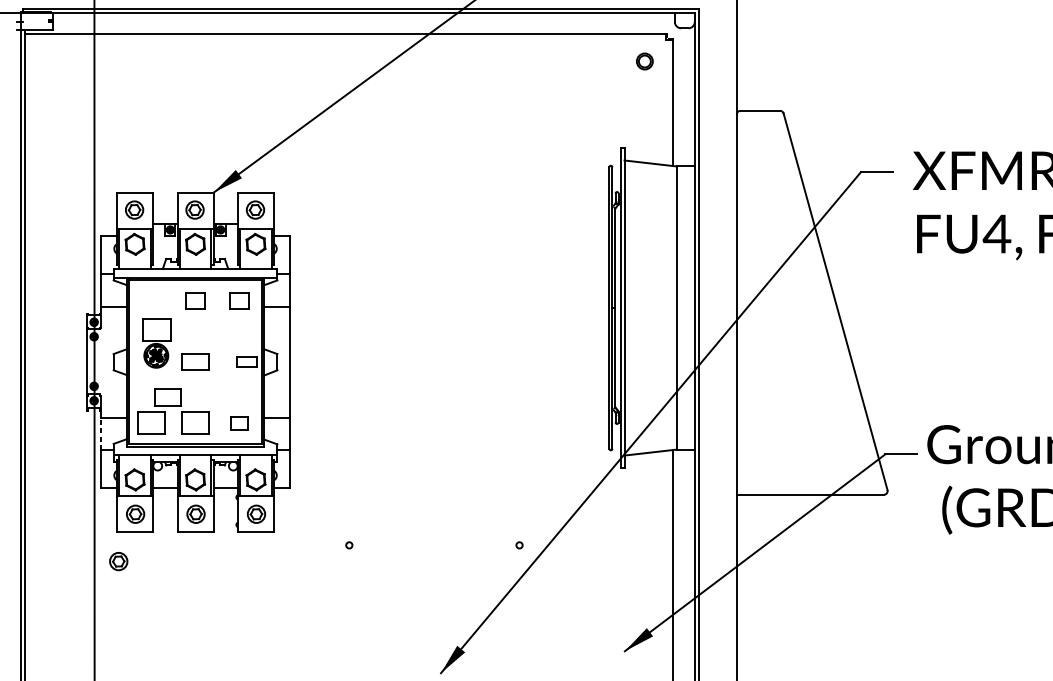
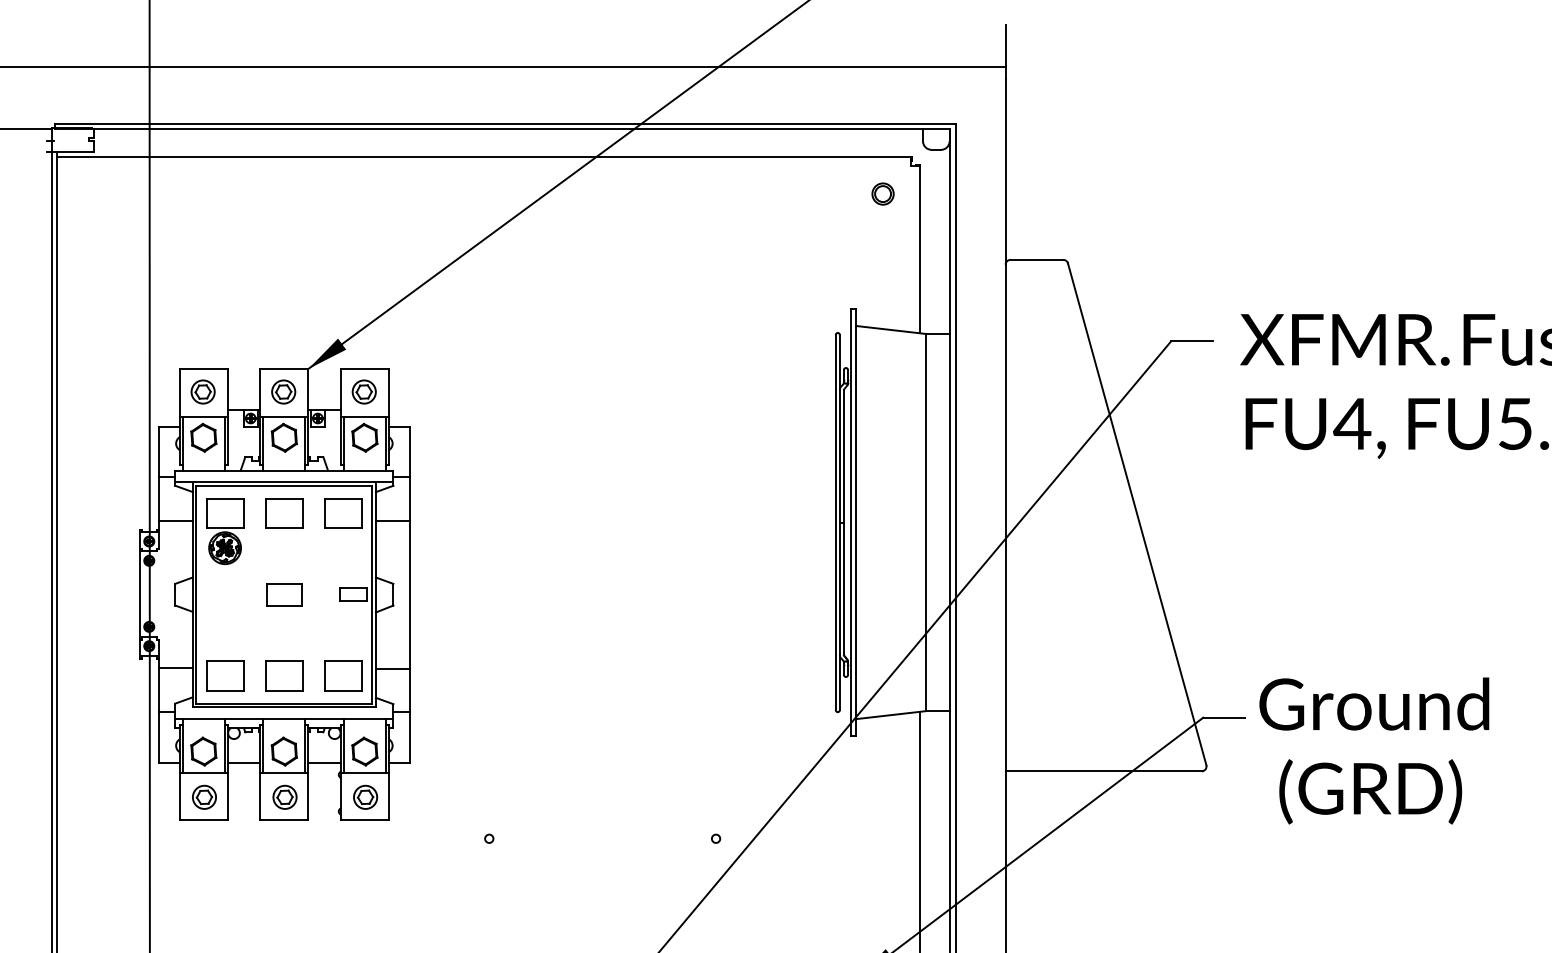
part: (195, 301) -> (284, 513), size x1.43
part: (239, 301) -> (343, 513), size x1.43
part: (156, 343) -> (225, 531), moved
part: (167, 397) -> (247, 641), removed
part: (239, 422) -> (343, 675), size x1.67
line: (101, 434) -> (158, 690), dashed -> solid
part: (118, 560) -> (181, 859), removed

